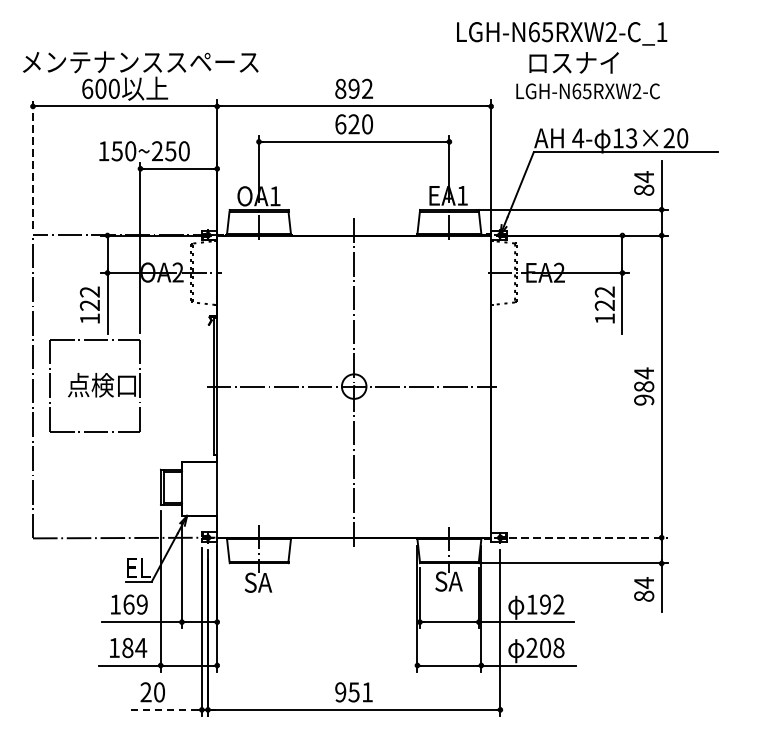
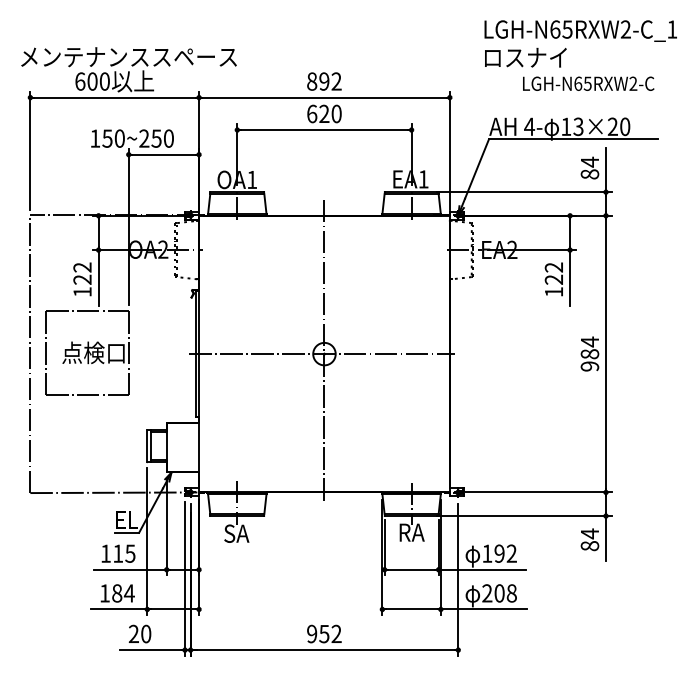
text: (561, 33) -> (580, 30), moved
text: (587, 91) -> (588, 83), moved
line: (33, 164) -> (30, 150), dashed -> solid
line: (583, 537) -> (534, 492), dashed -> solid
text: (449, 581) -> (411, 532), SA -> RA
text: (135, 604) -> (124, 553), 169 -> 115
text: (367, 691) -> (336, 633), 951 -> 952
line: (164, 710) -> (150, 650), dashed -> solid

